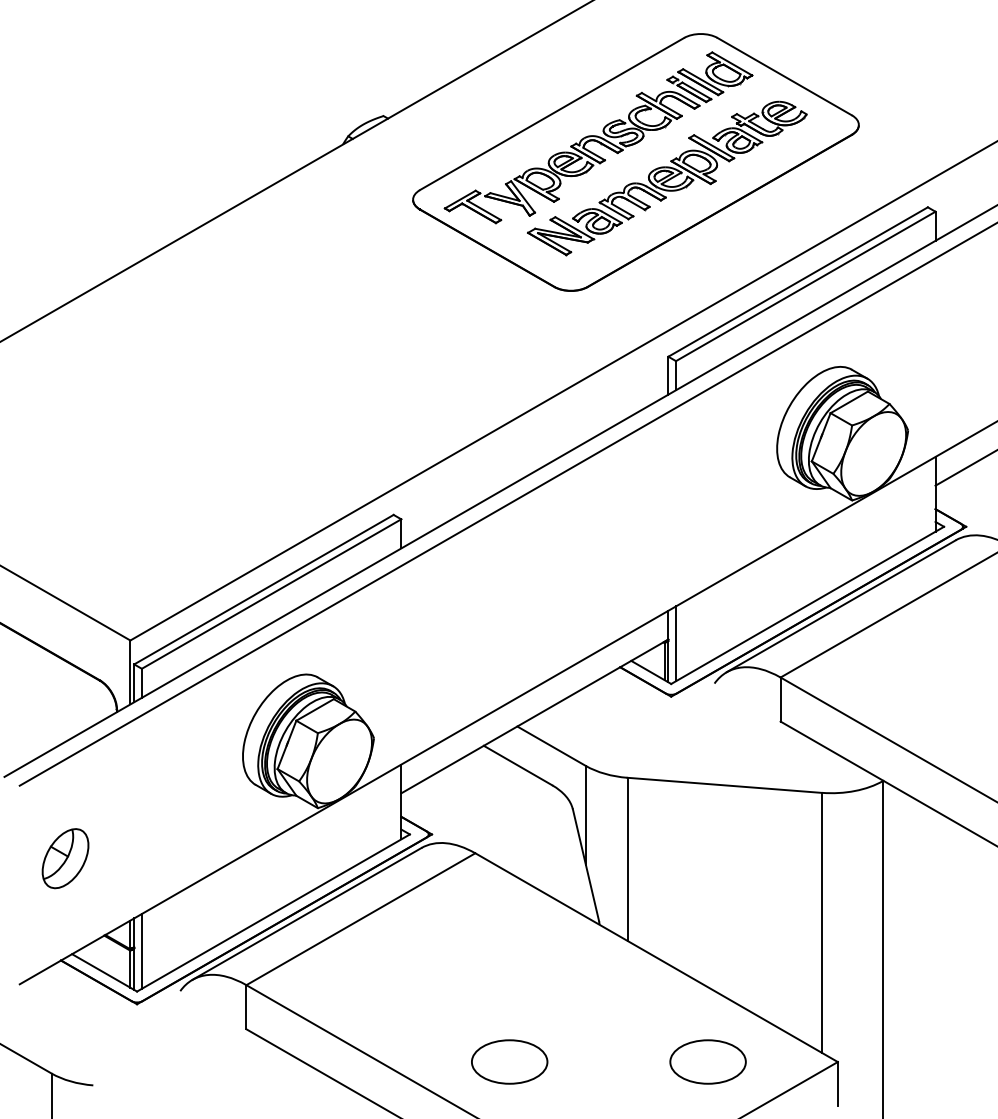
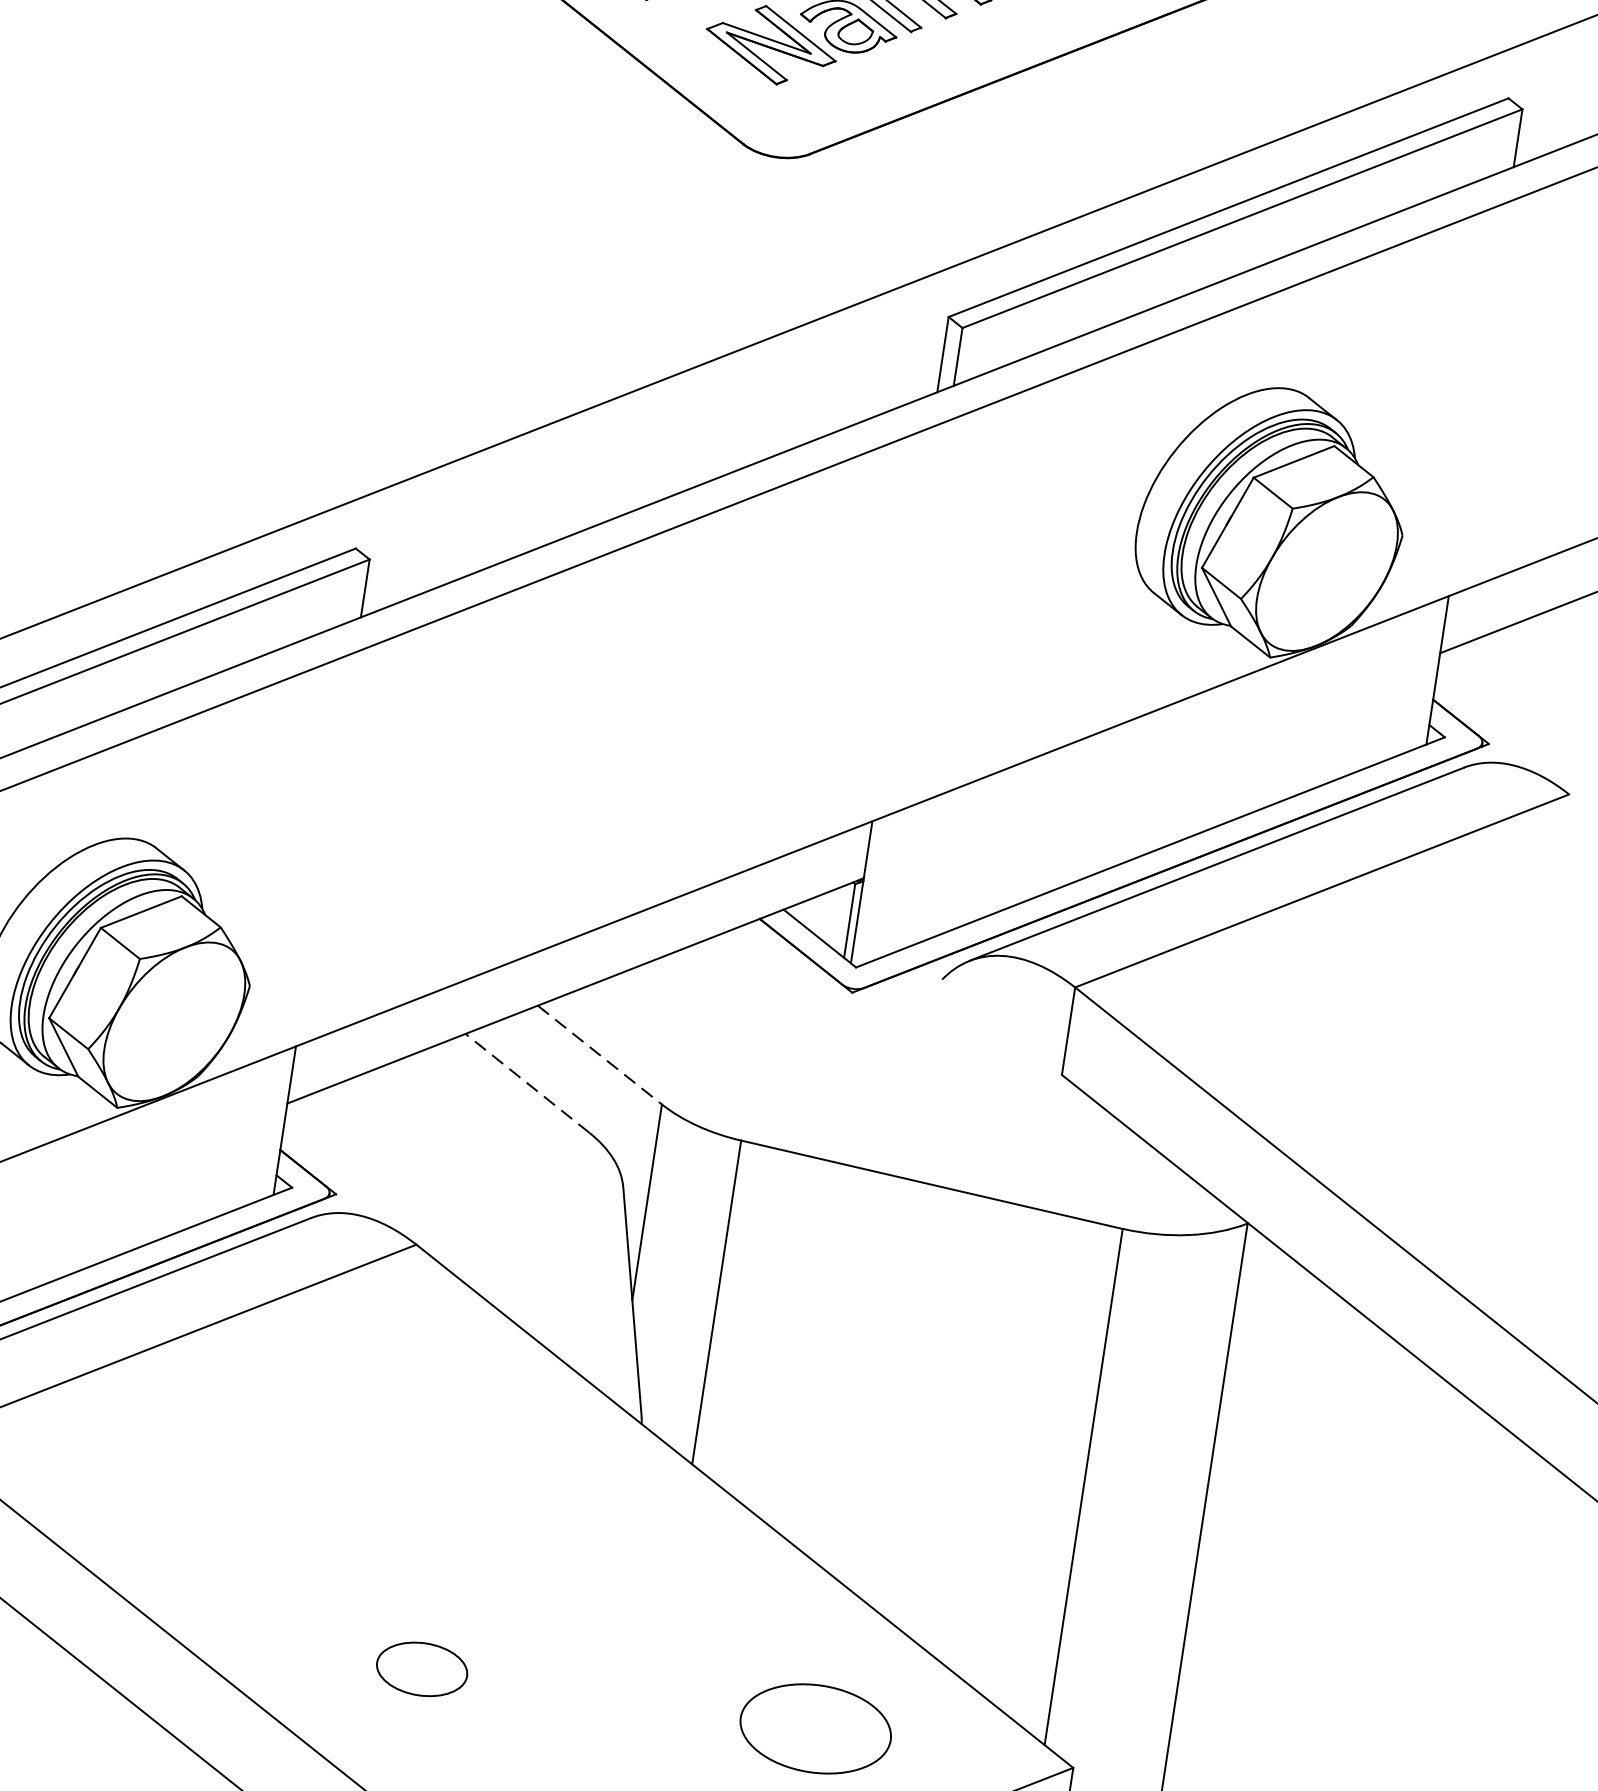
line: (676, 643) -> (878, 888), removed
line: (552, 746) -> (601, 1055), solid -> dashed
line: (517, 765) -> (526, 1083), solid -> dashed
part: (509, 1061) -> (421, 1668), size x0.6

